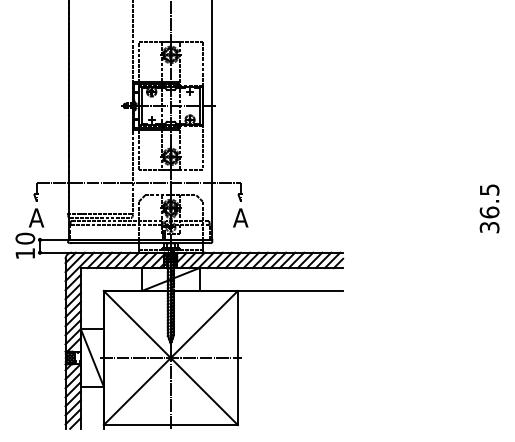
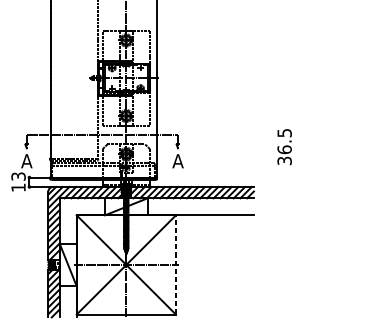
text: (489, 208) -> (284, 146), moved
text: (25, 238) -> (18, 176), 10 -> 13
line: (237, 357) -> (175, 264), solid -> dashed

